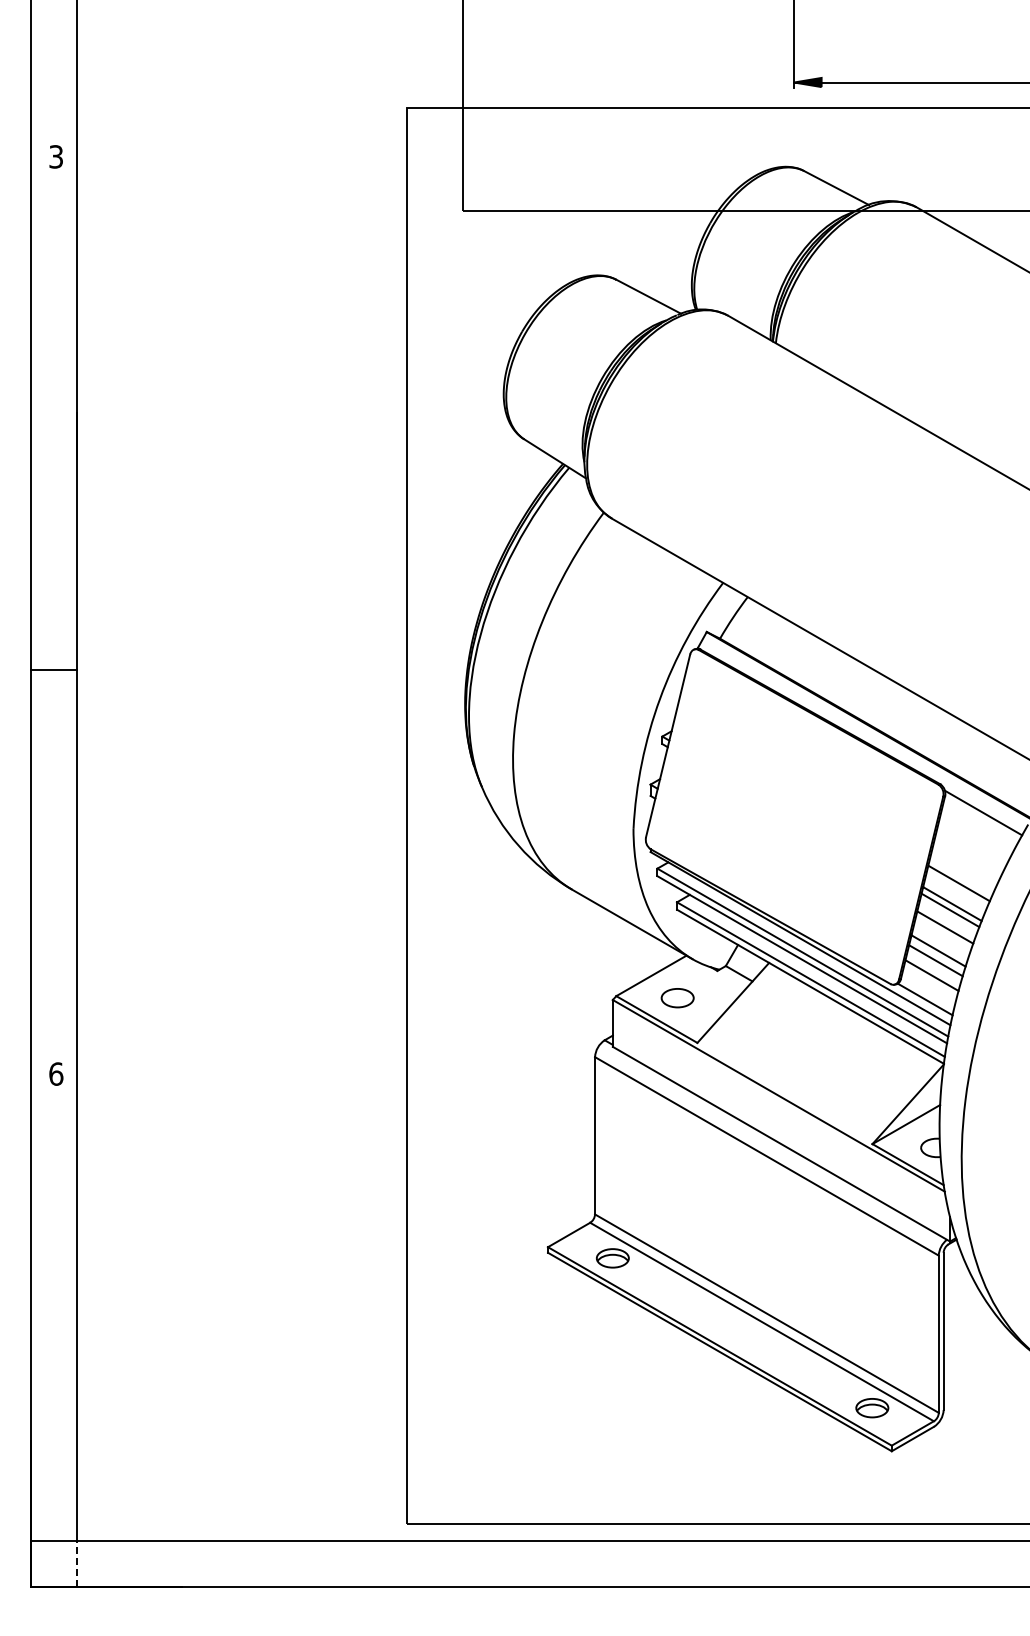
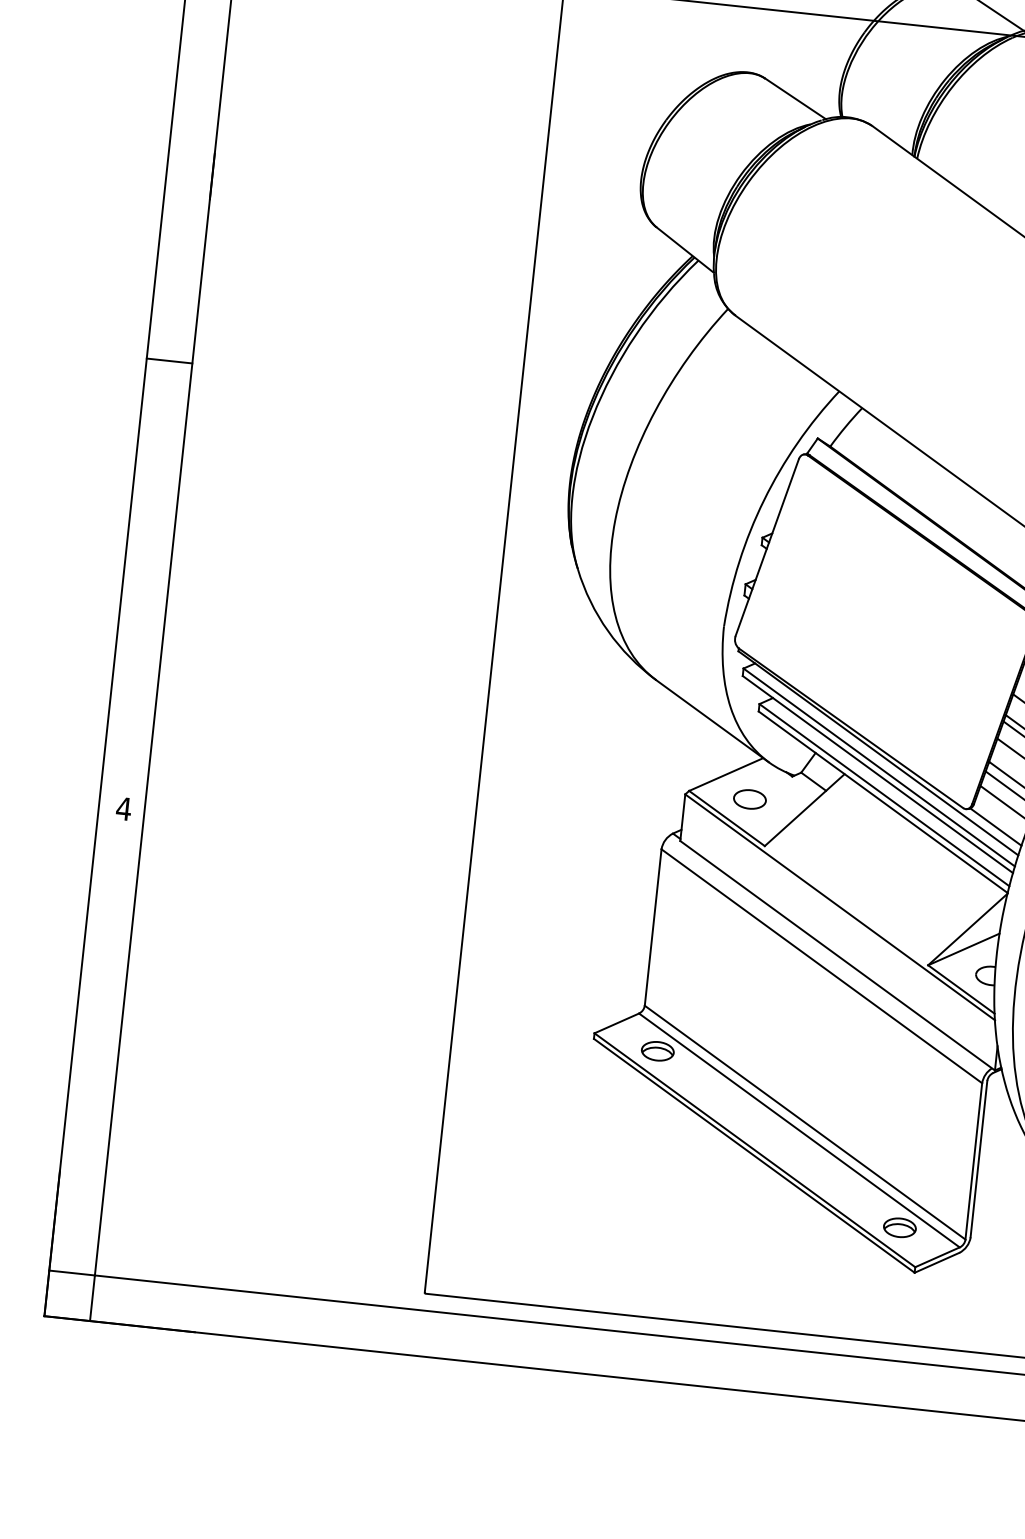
line: (53, 669) -> (169, 360), moved
text: (55, 1073) -> (123, 808), 6 -> 4
line: (76, 1563) -> (92, 1297), dashed -> solid

